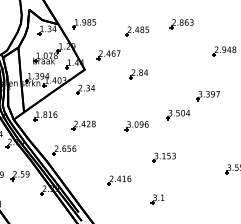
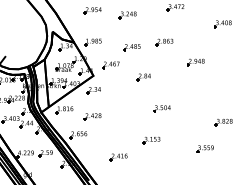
part: (138, 74) -> (143, 77), moved
part: (207, 96) -> (183, 95), removed
part: (136, 126) -> (131, 117), removed
part: (157, 199) -> (146, 171), removed

